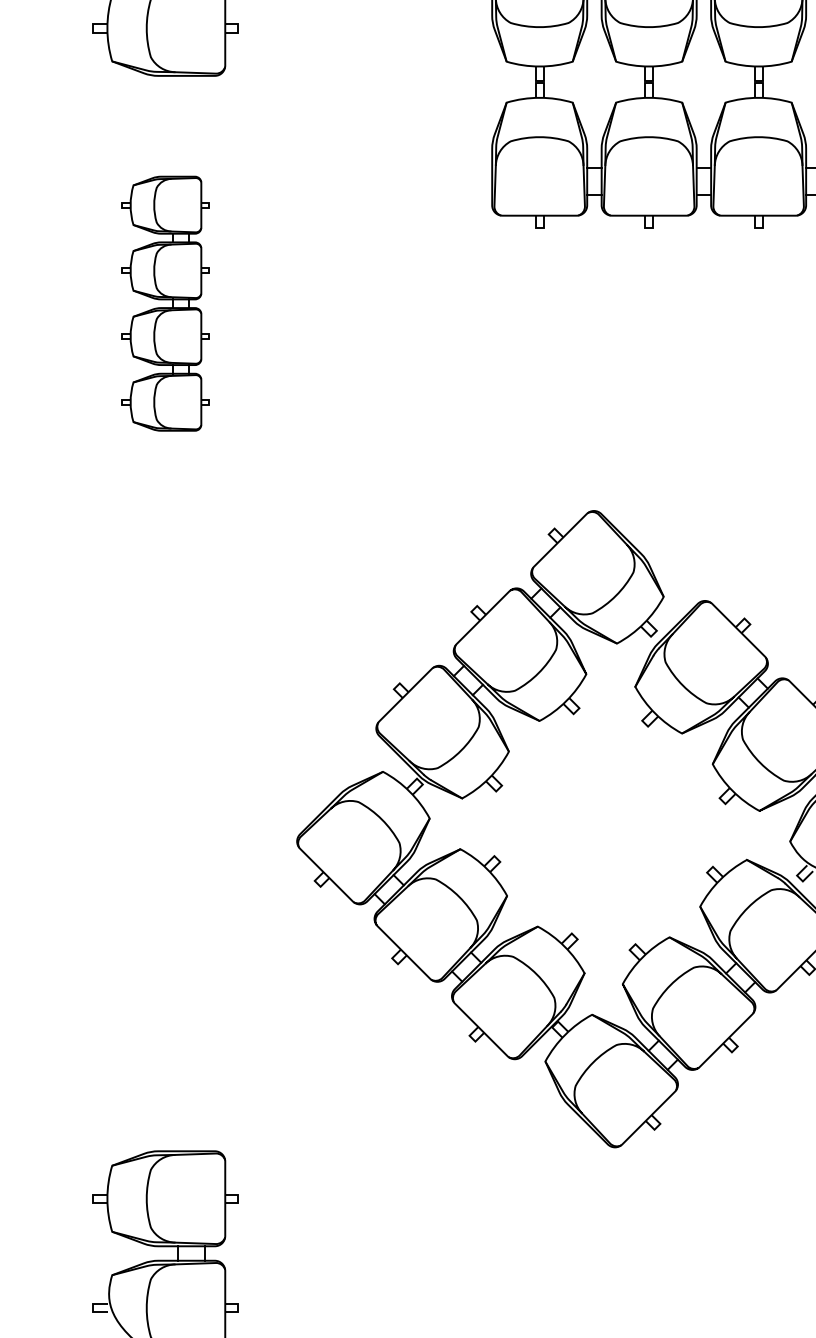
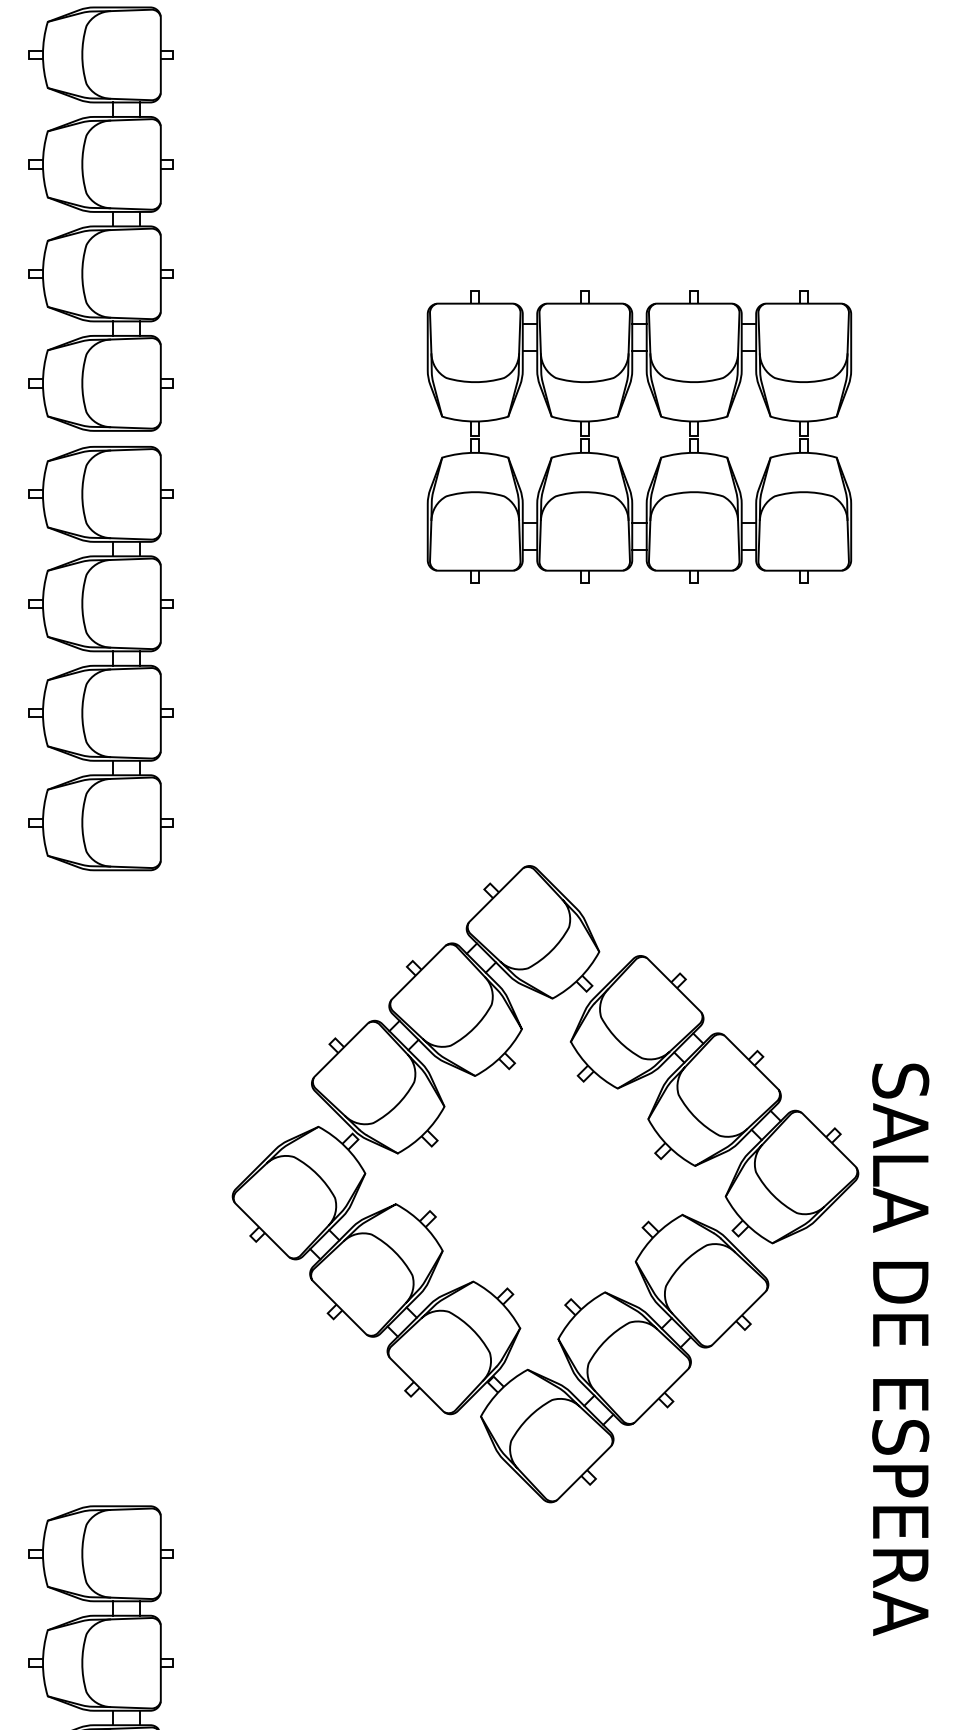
part: (164, 303) -> (100, 658), size x1.67

